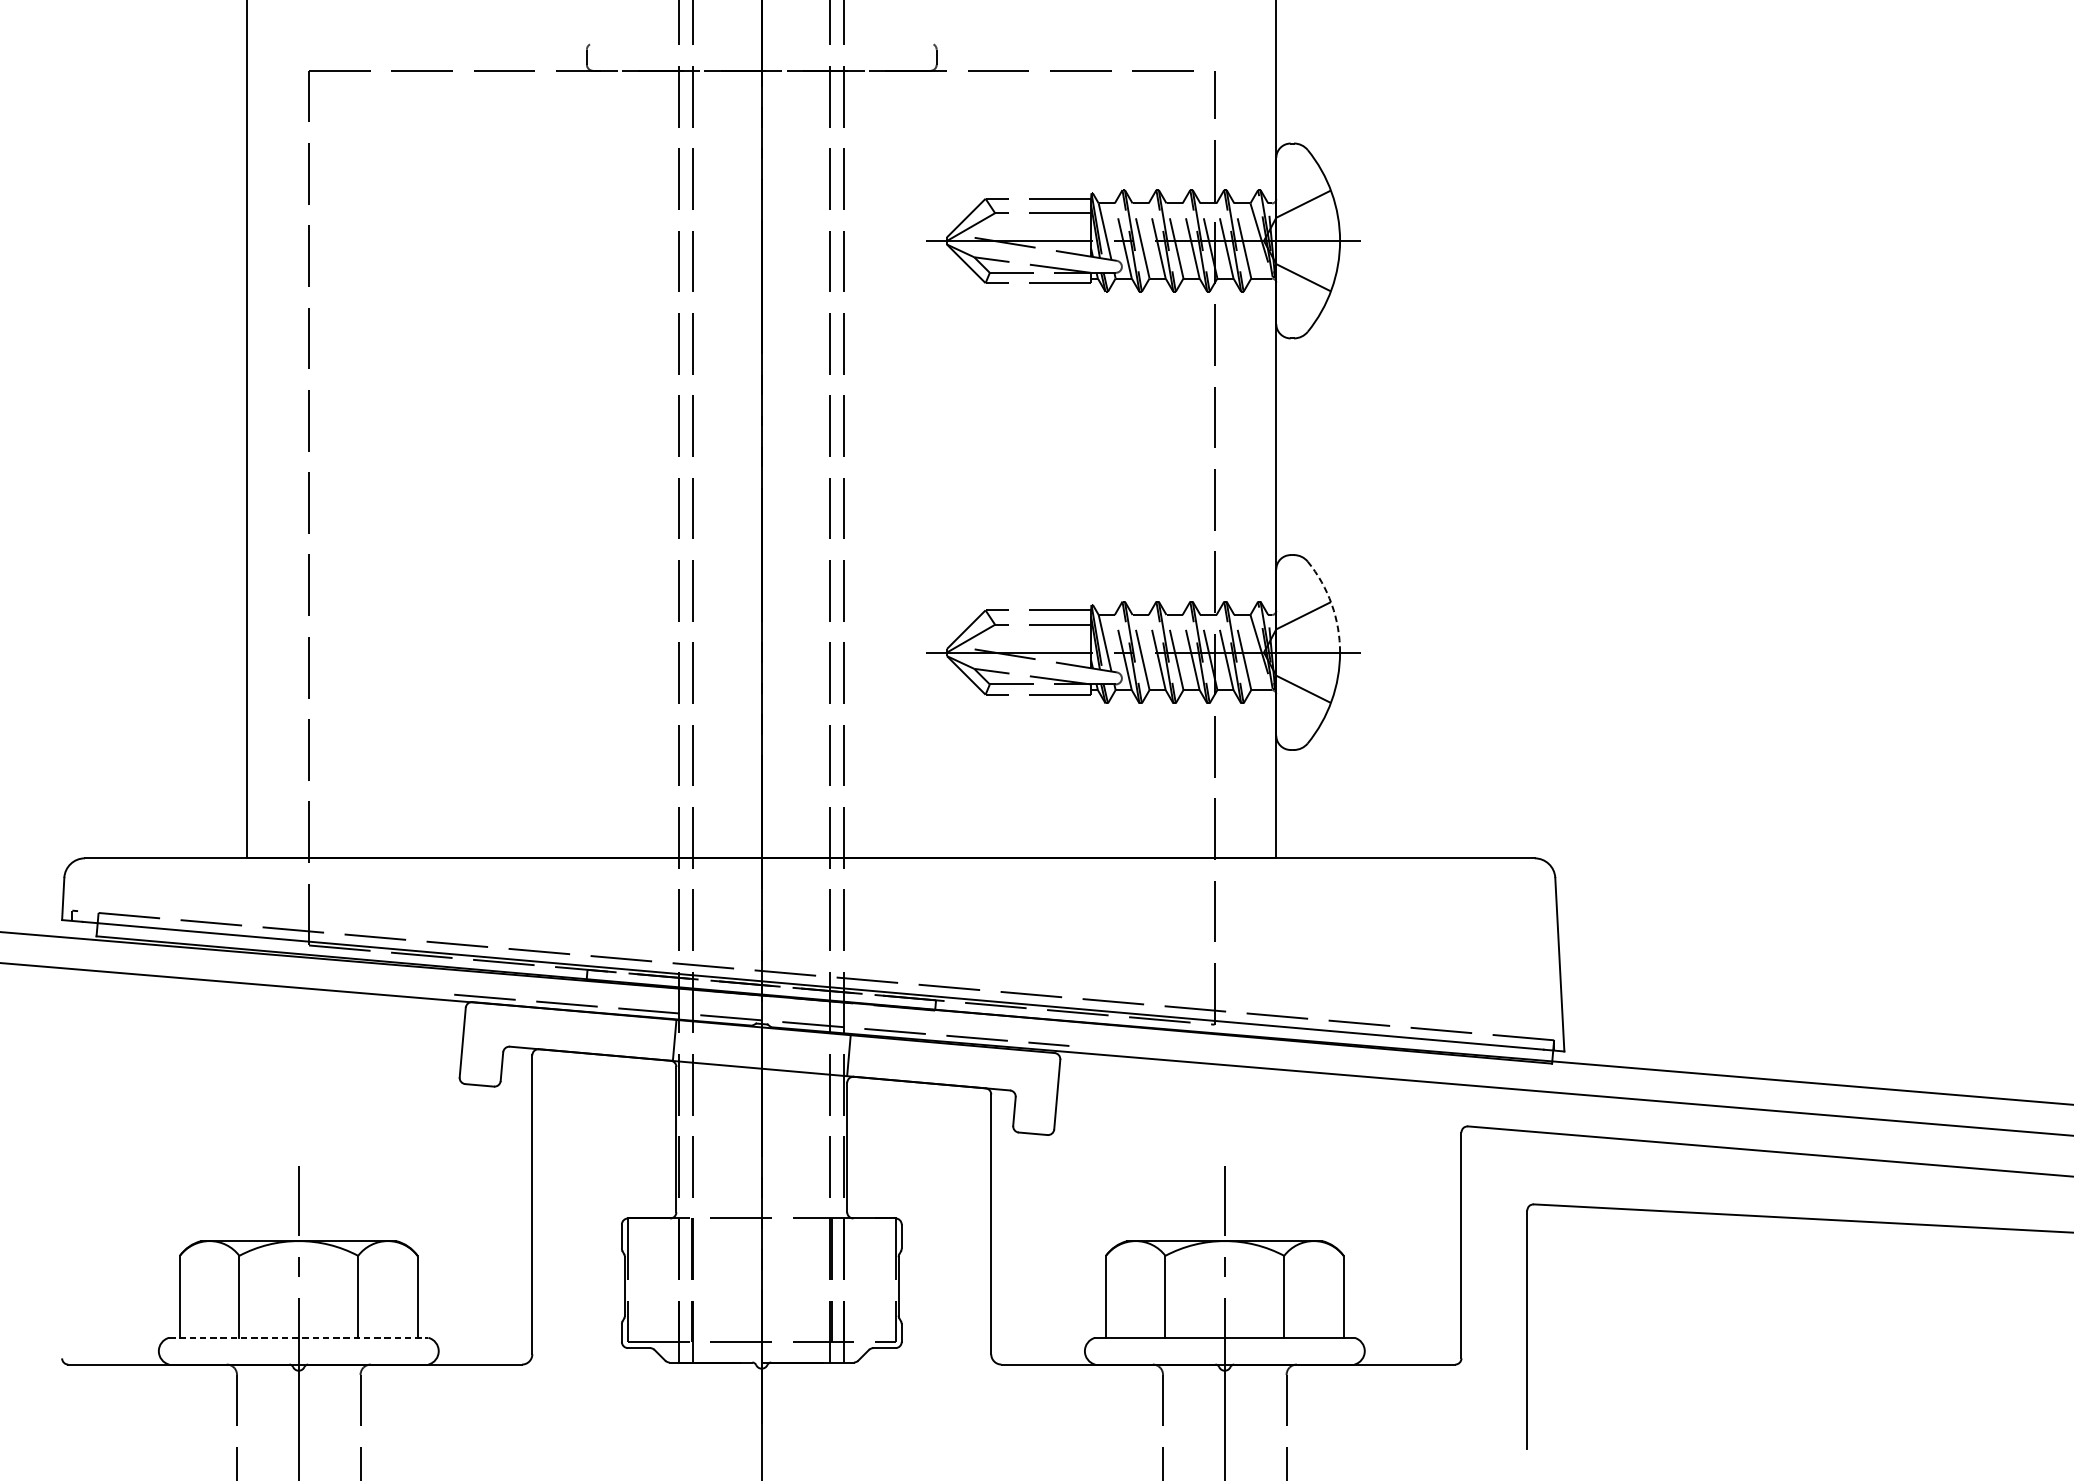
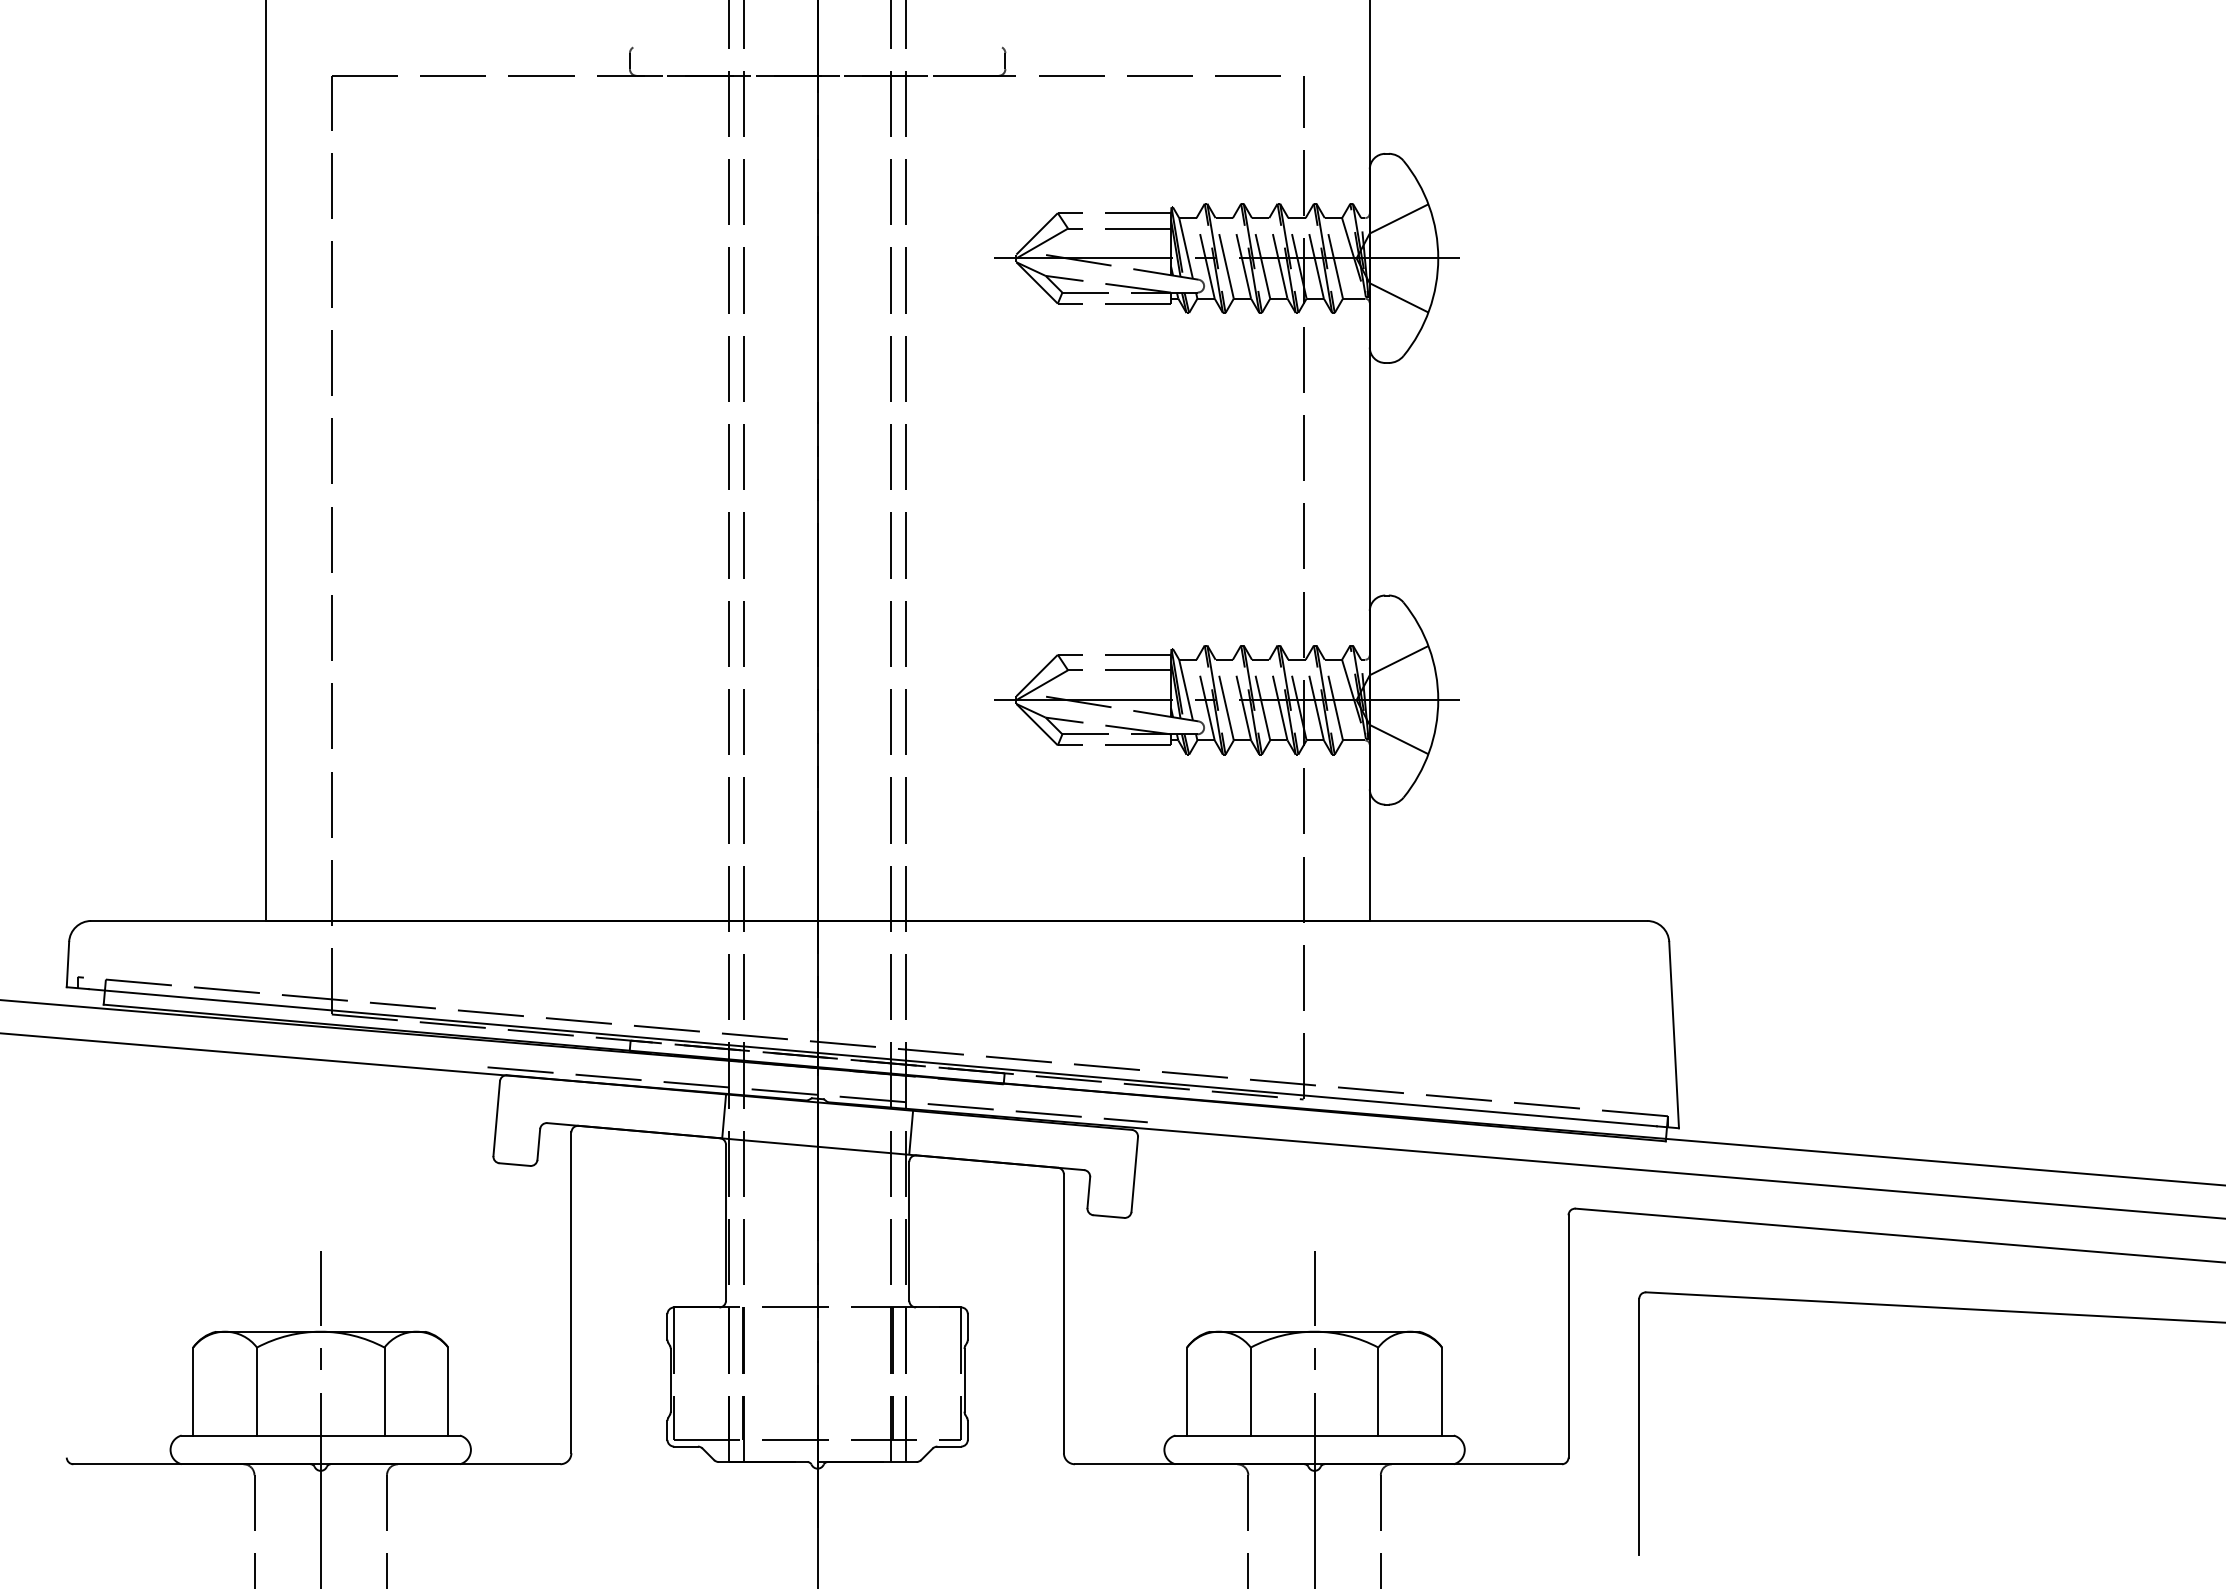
arc: (1331, 604) -> (1429, 648), dashed -> solid
line: (299, 1337) -> (321, 1435), dashed -> solid

